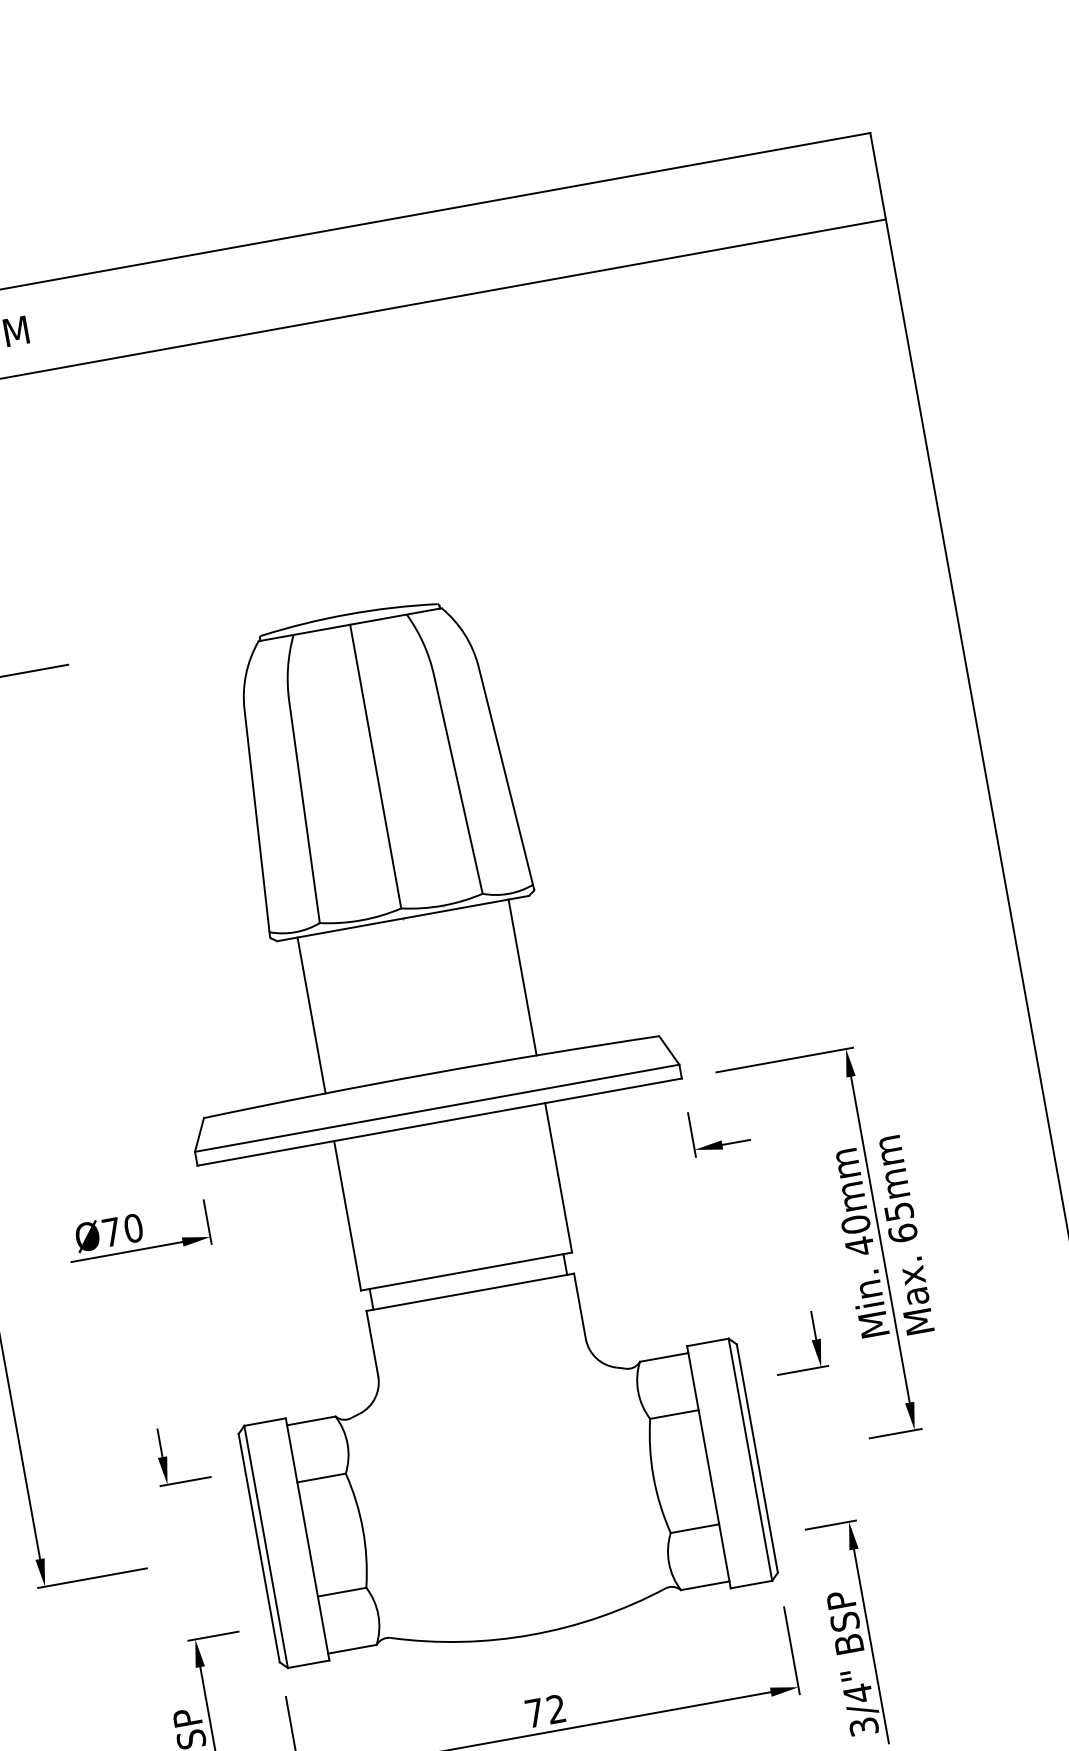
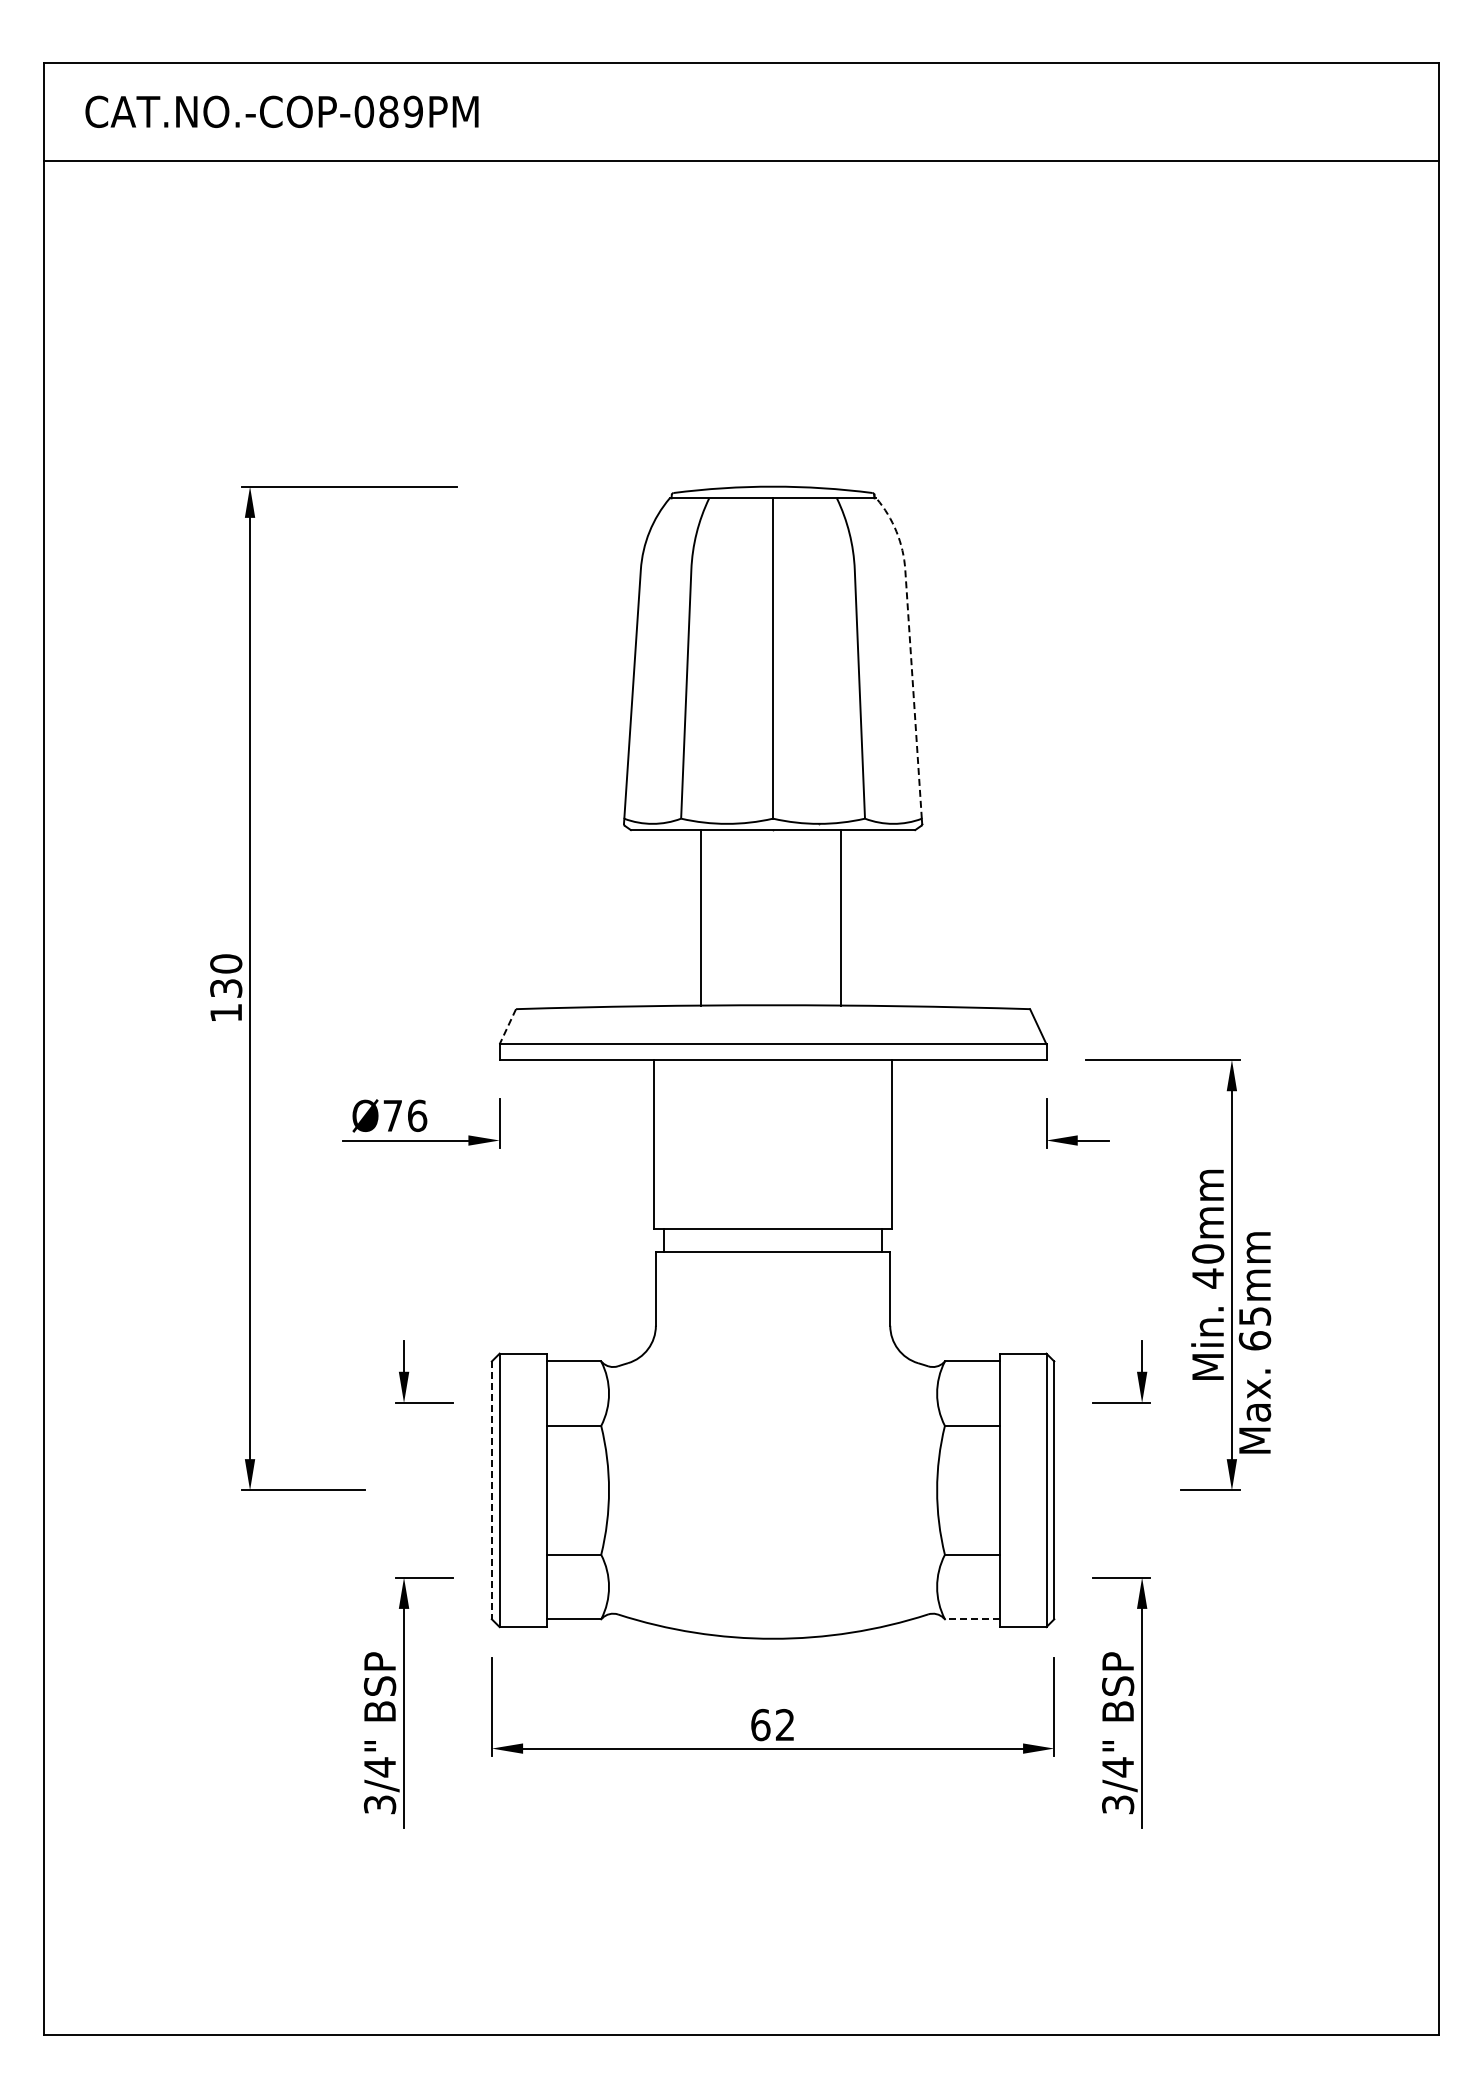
line: (496, 737) -> (910, 650), solid -> dashed
line: (522, 977) -> (841, 918), moved
line: (311, 1015) -> (700, 918), moved
line: (199, 1135) -> (507, 1027), solid -> dashed
text: (133, 1227) -> (417, 1115), Ø70 -> Ø76
text: (902, 1234) -> (1254, 1342), moved
line: (258, 1548) -> (491, 1490), solid -> dashed
line: (704, 1586) -> (971, 1619), solid -> dashed
text: (534, 1712) -> (760, 1724), 72 -> 62

